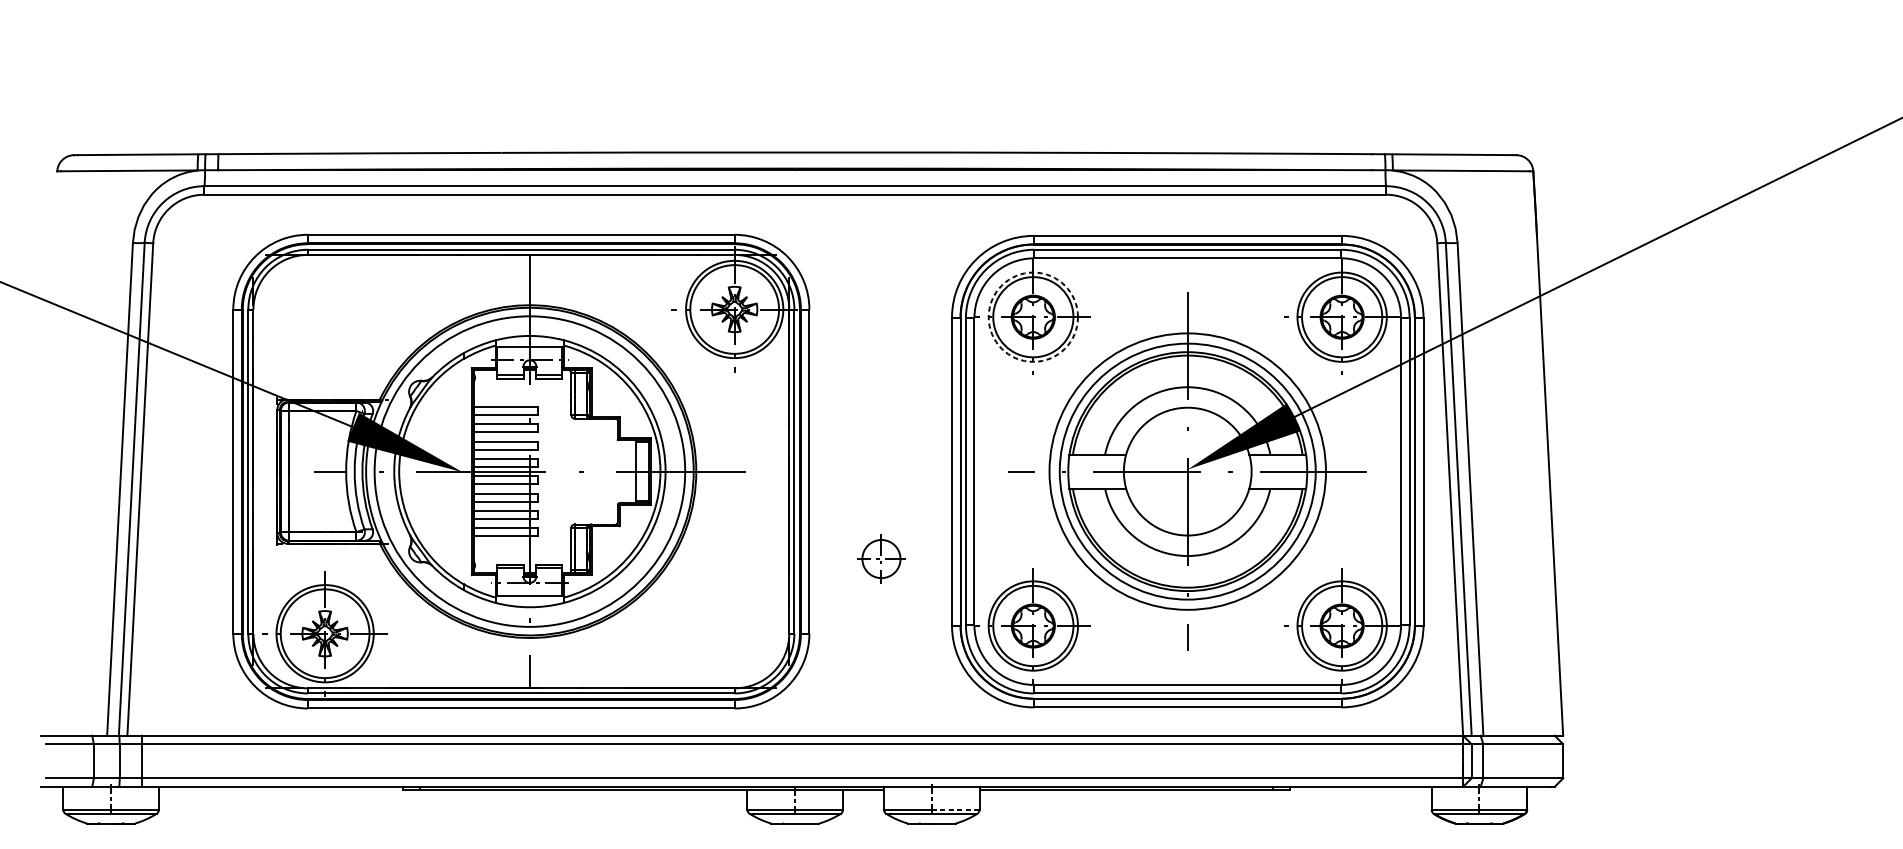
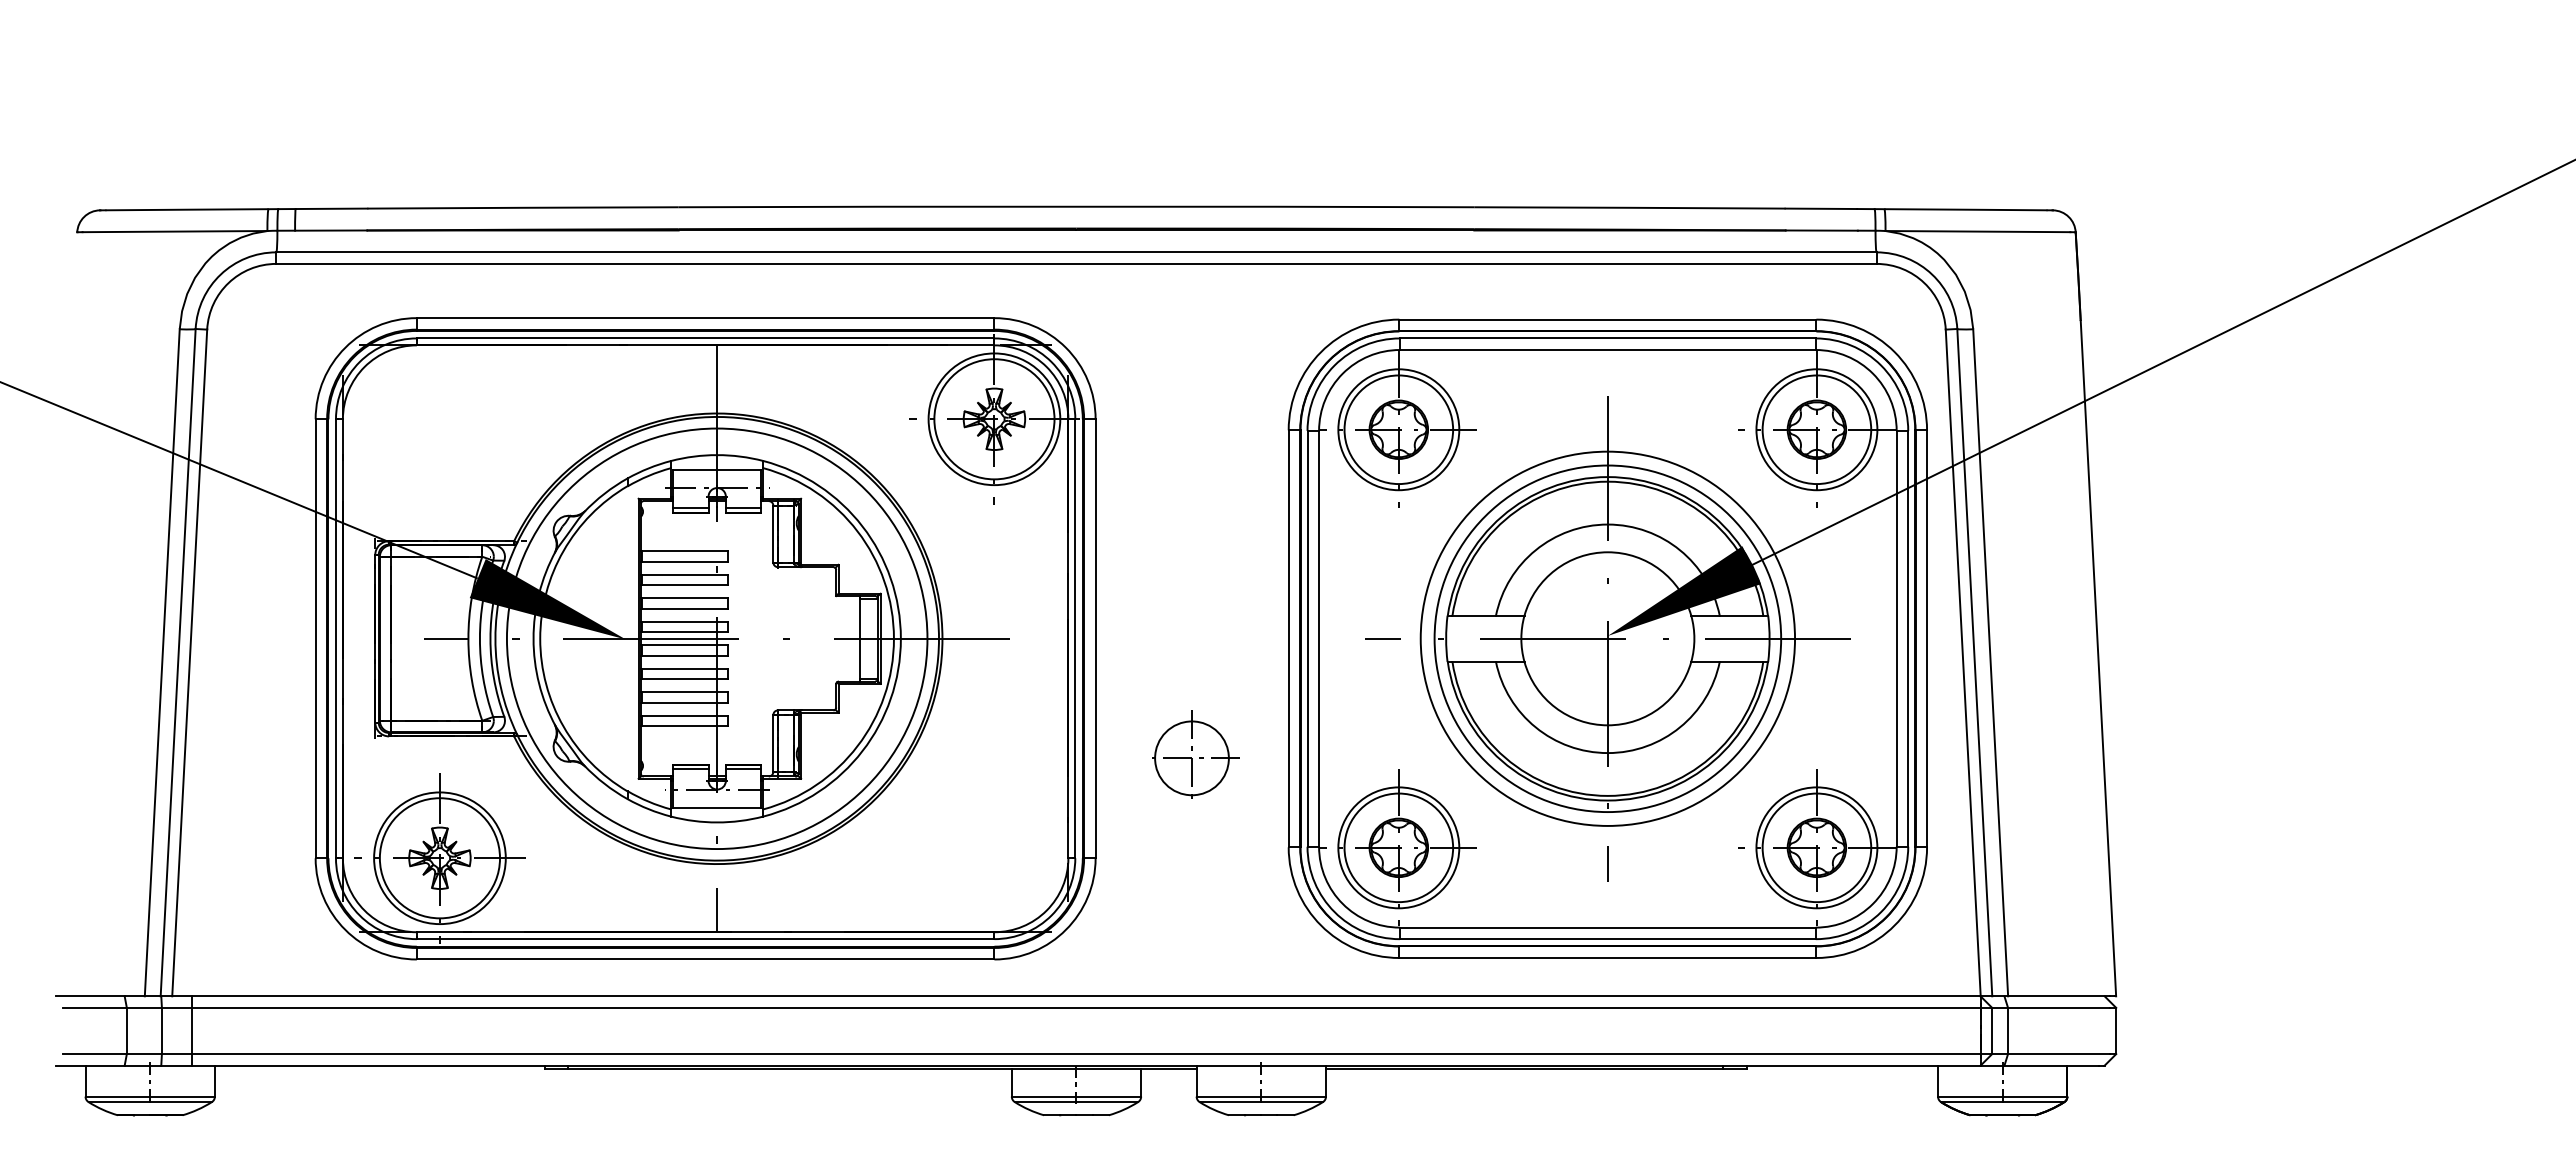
circle: (1033, 317) -> (1398, 429), dashed -> solid
part: (883, 557) -> (1195, 754), size x1.43
line: (955, 809) -> (1293, 1096), dashed -> solid

